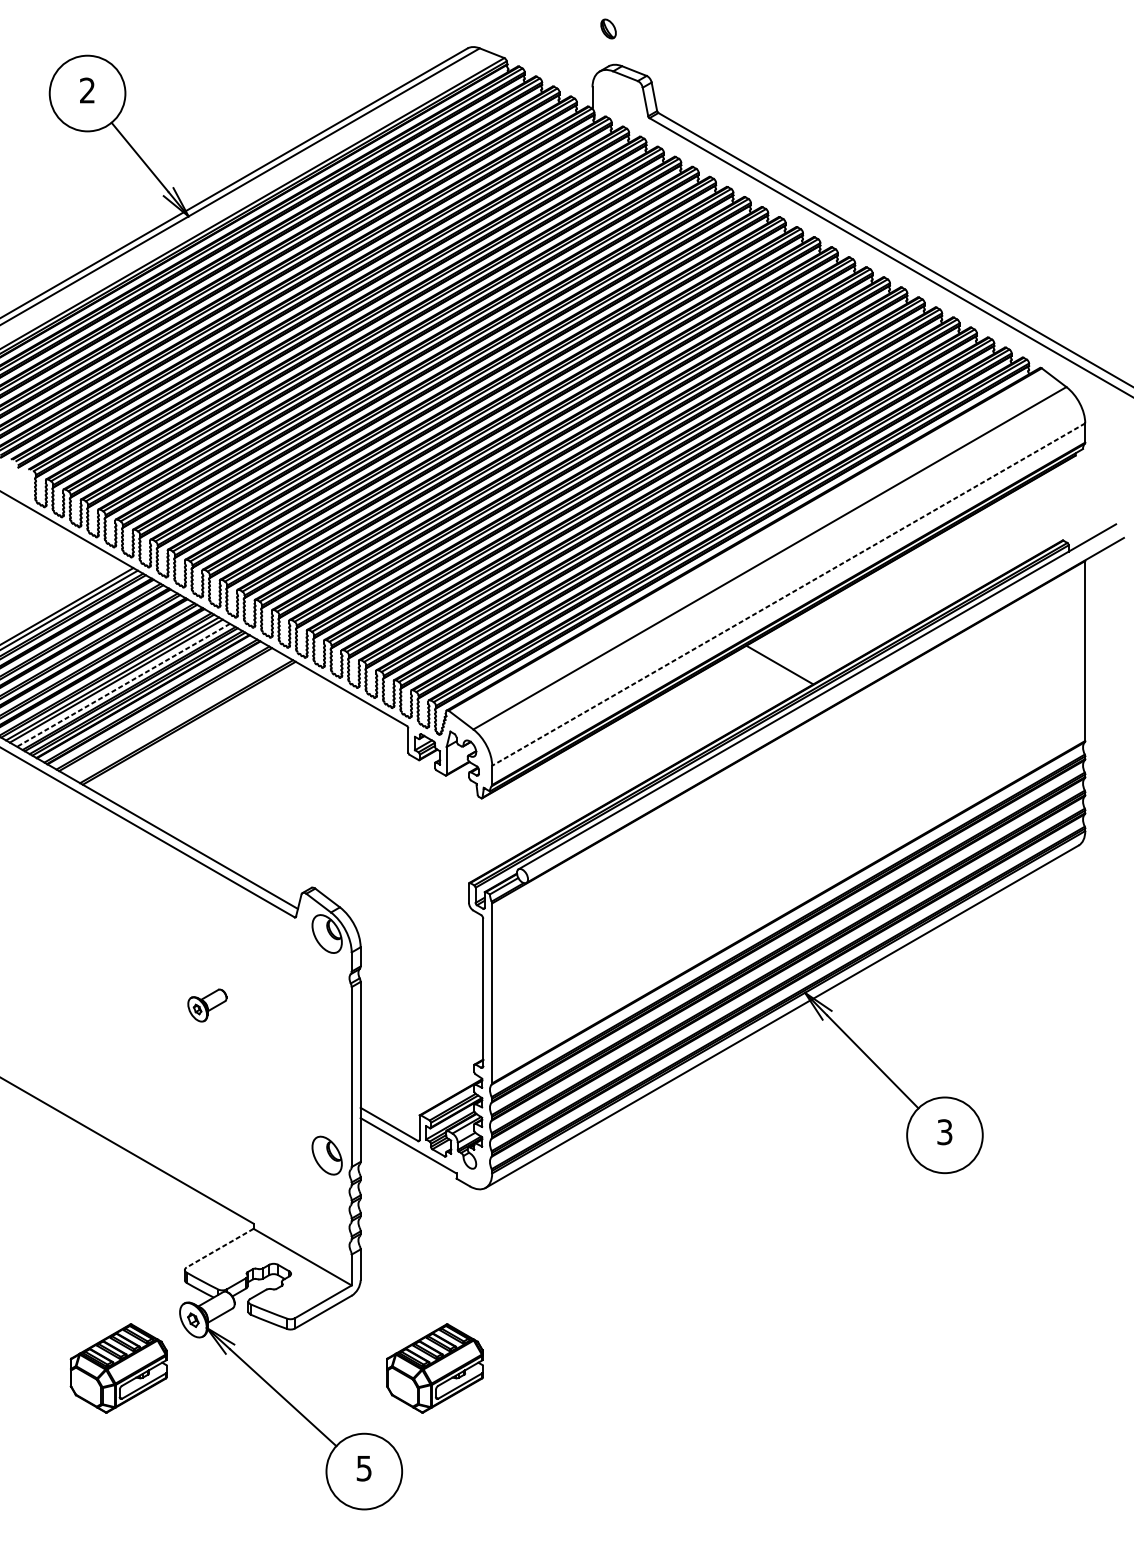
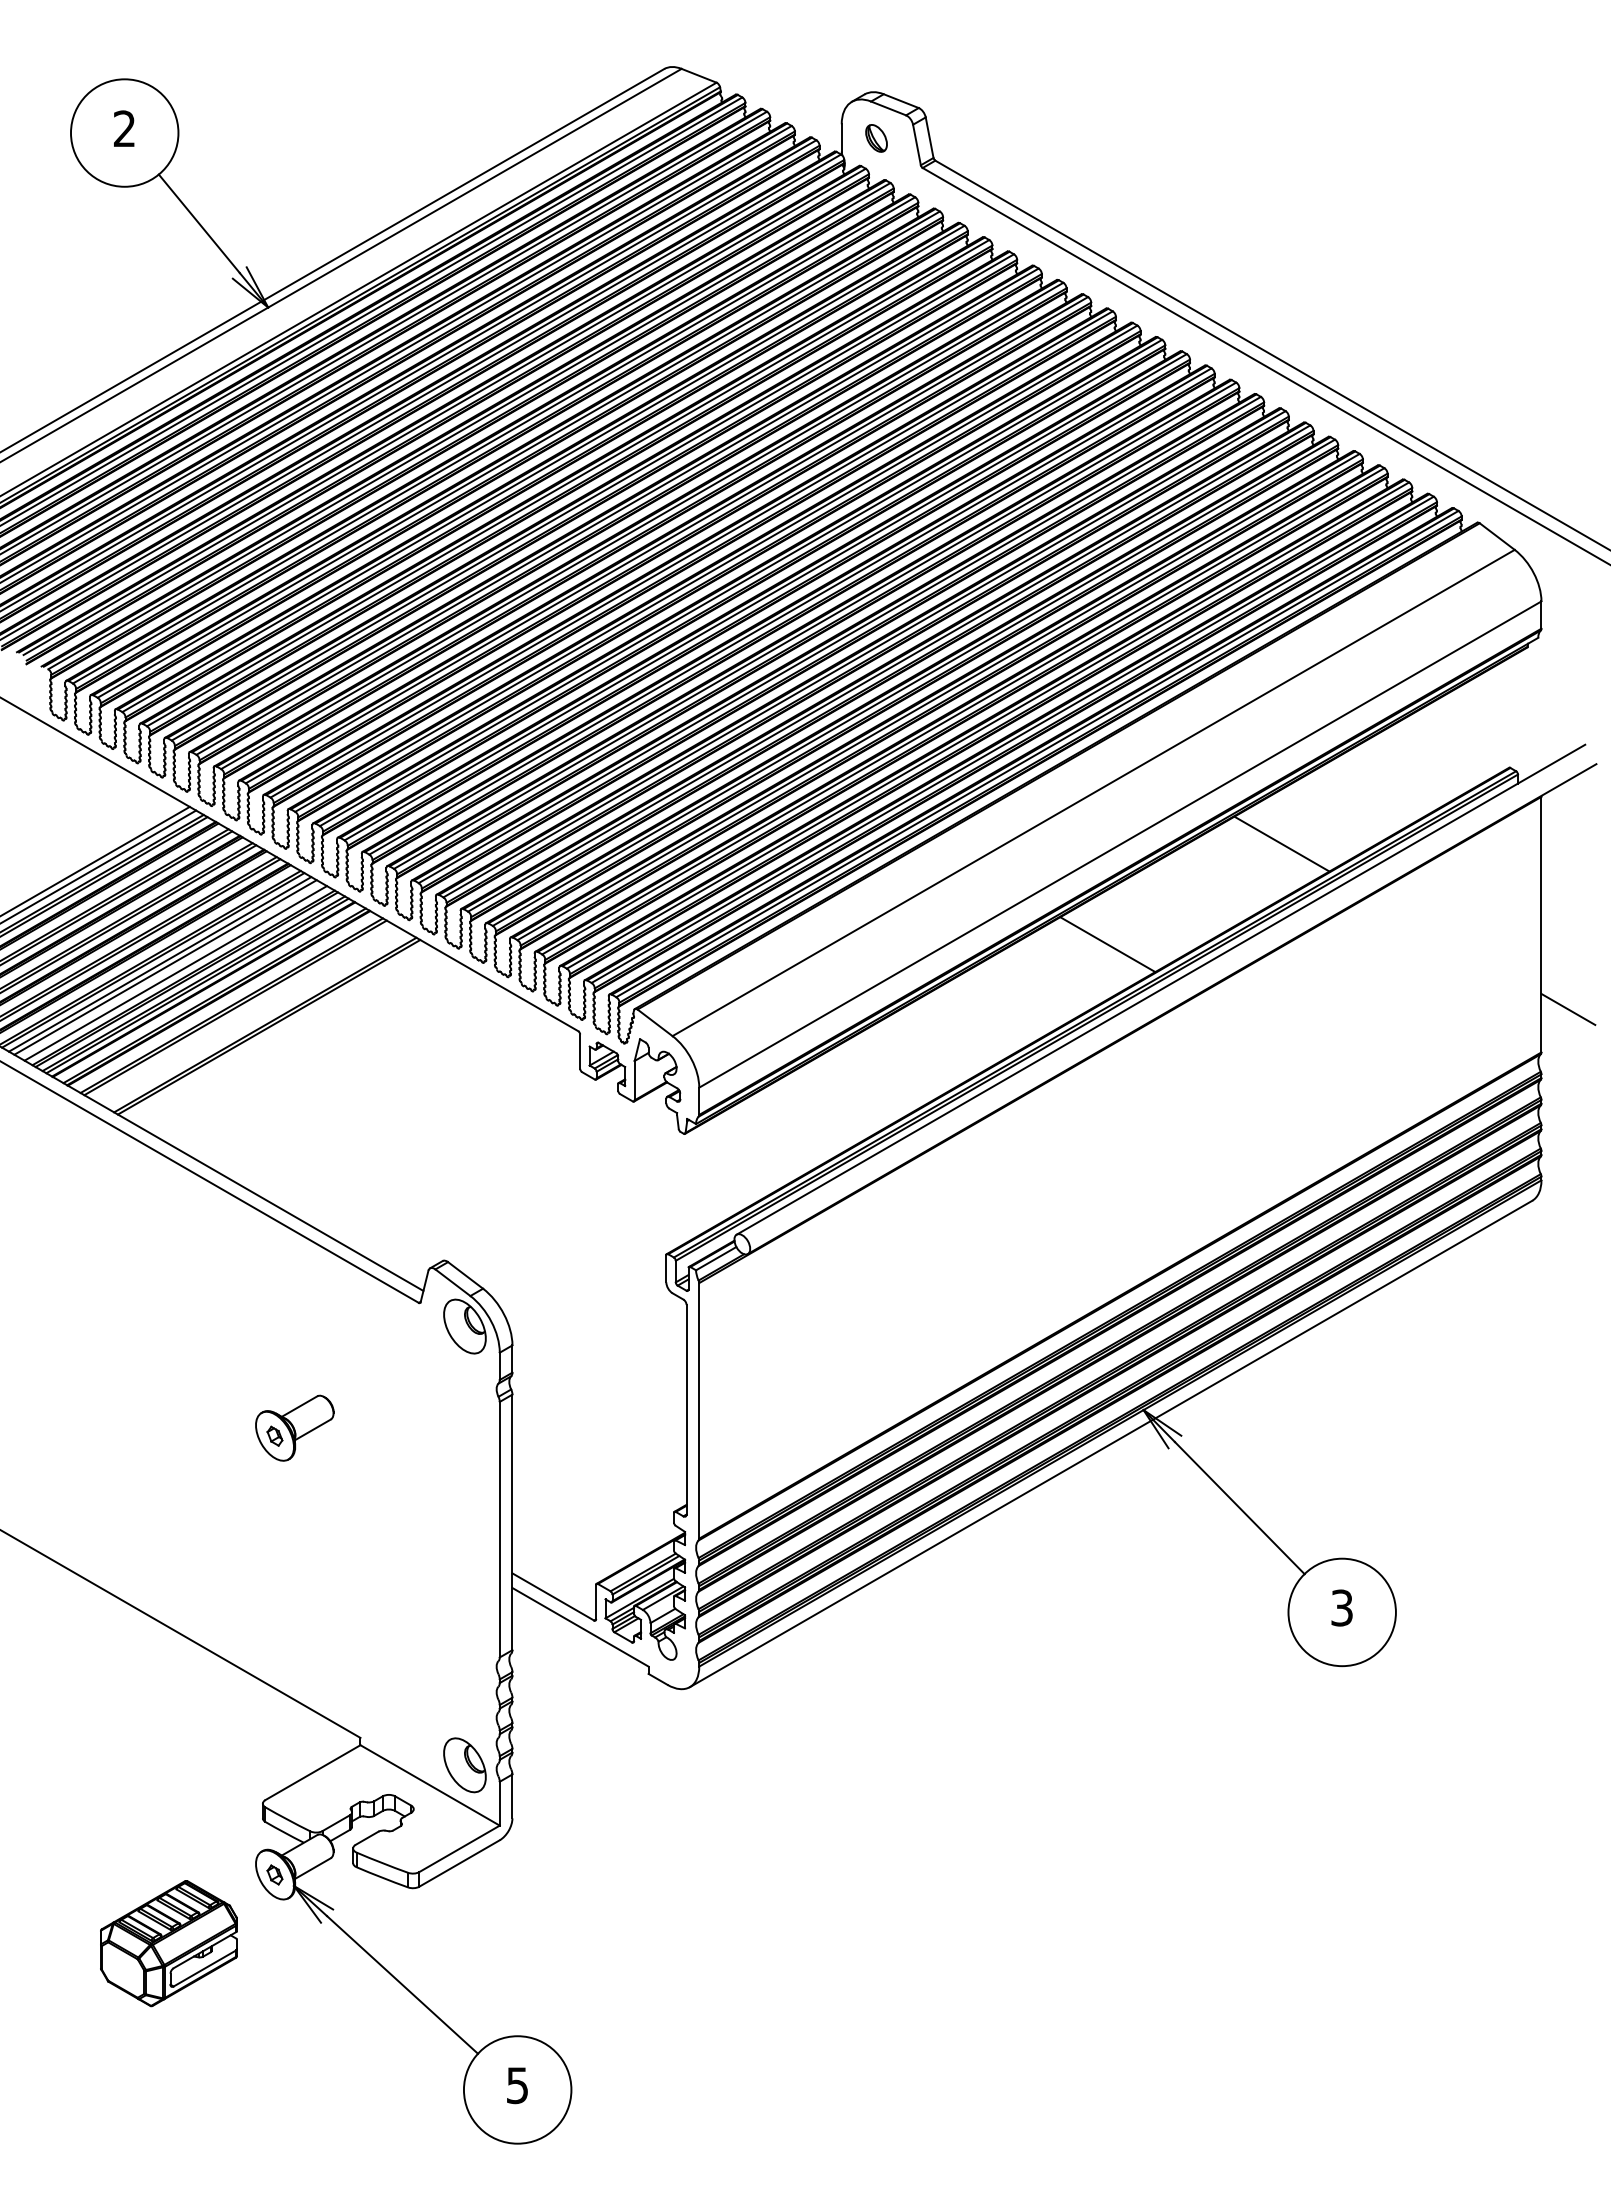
part: (608, 29) -> (876, 138), moved
line: (902, 593) -> (1281, 843), added
line: (788, 594) -> (1119, 844), dashed -> solid
line: (123, 685) -> (175, 973), dashed -> solid
line: (1104, 710) -> (1568, 1009), added
part: (207, 1005) -> (294, 1427), size x1.43
part: (326, 1155) -> (464, 1765), moved
line: (219, 1248) -> (312, 1772), dashed -> solid
part: (434, 1368) -> (617, 1943), removed

